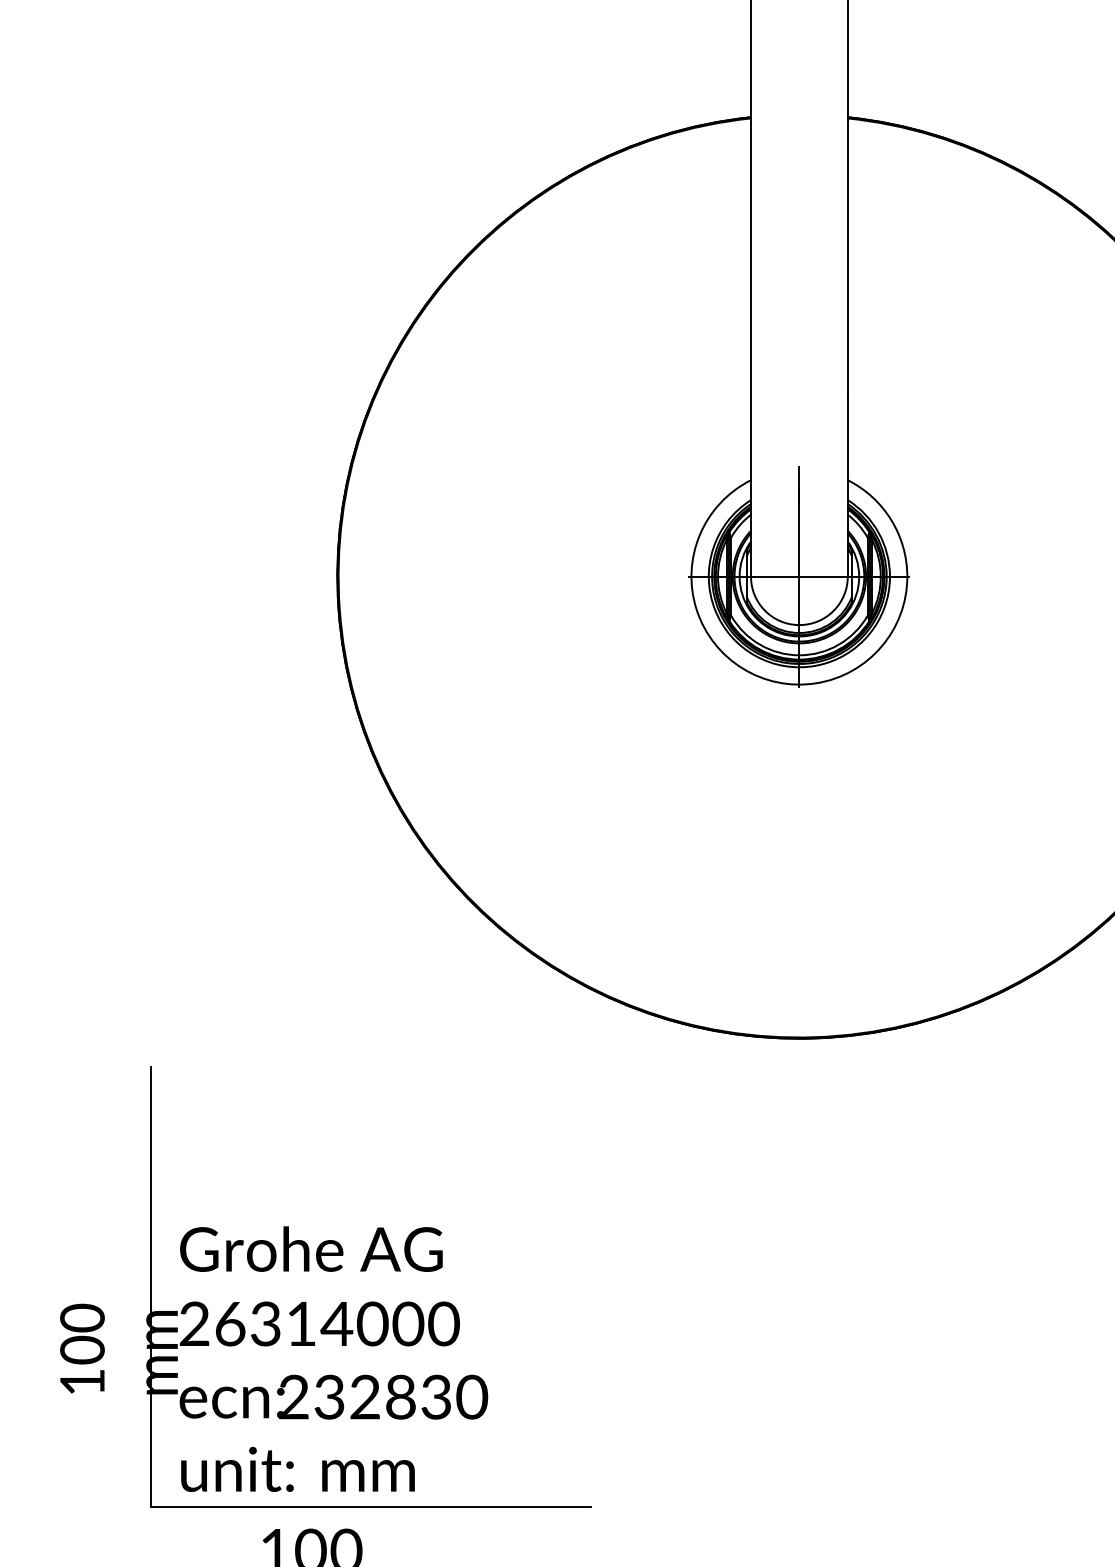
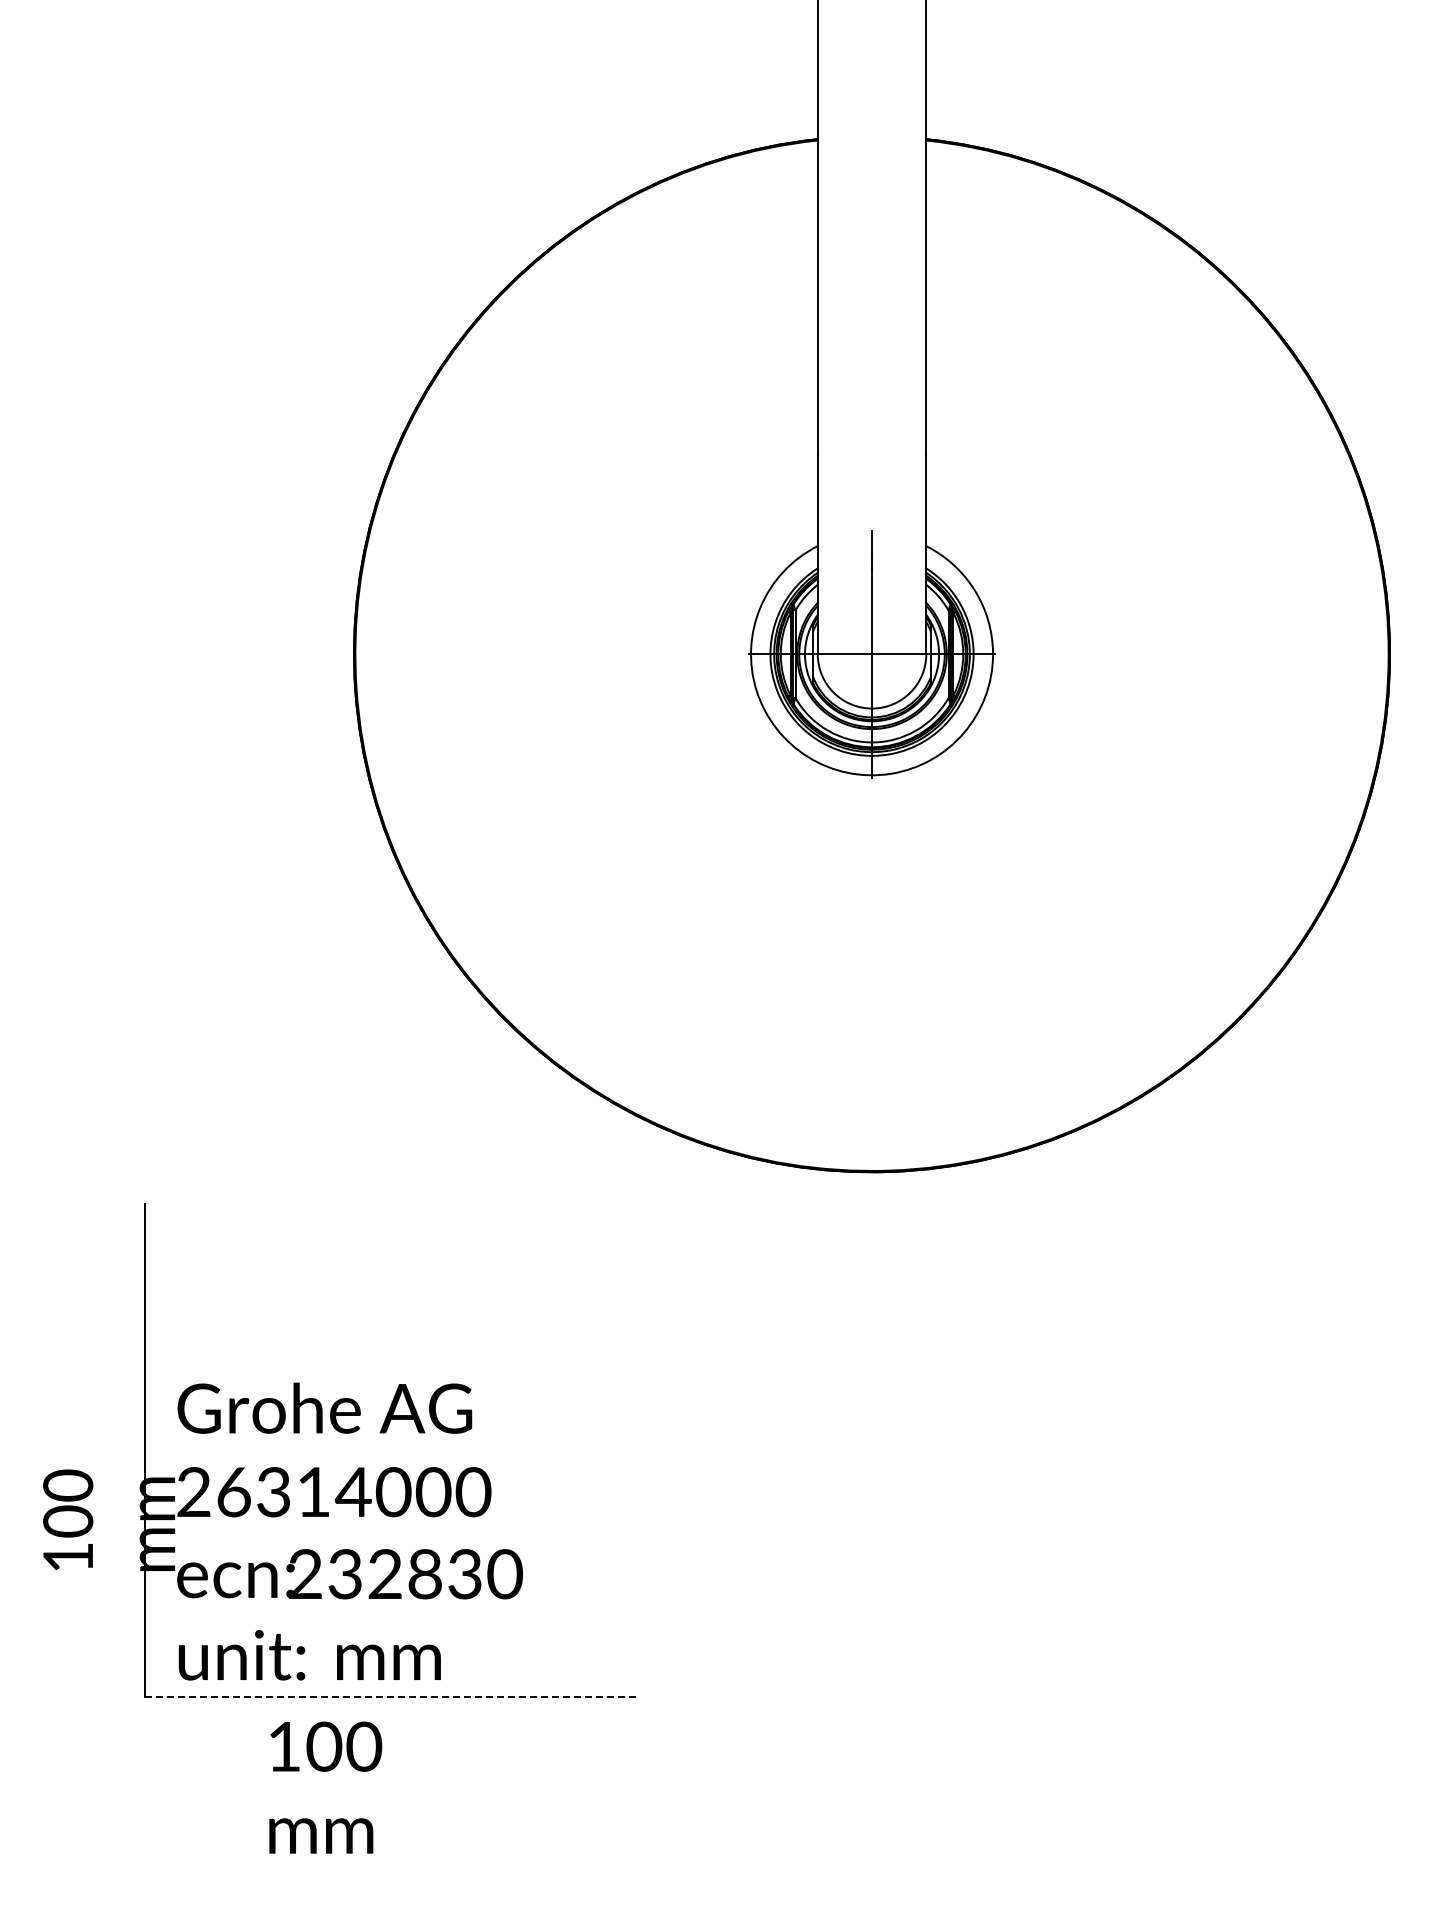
line: (370, 1506) -> (391, 1696), solid -> dashed

